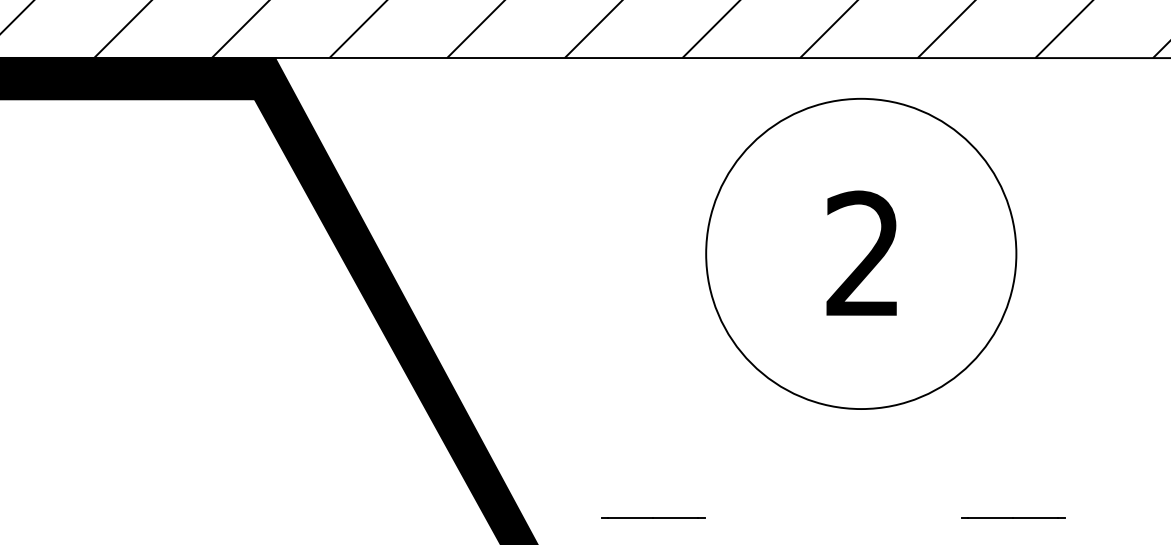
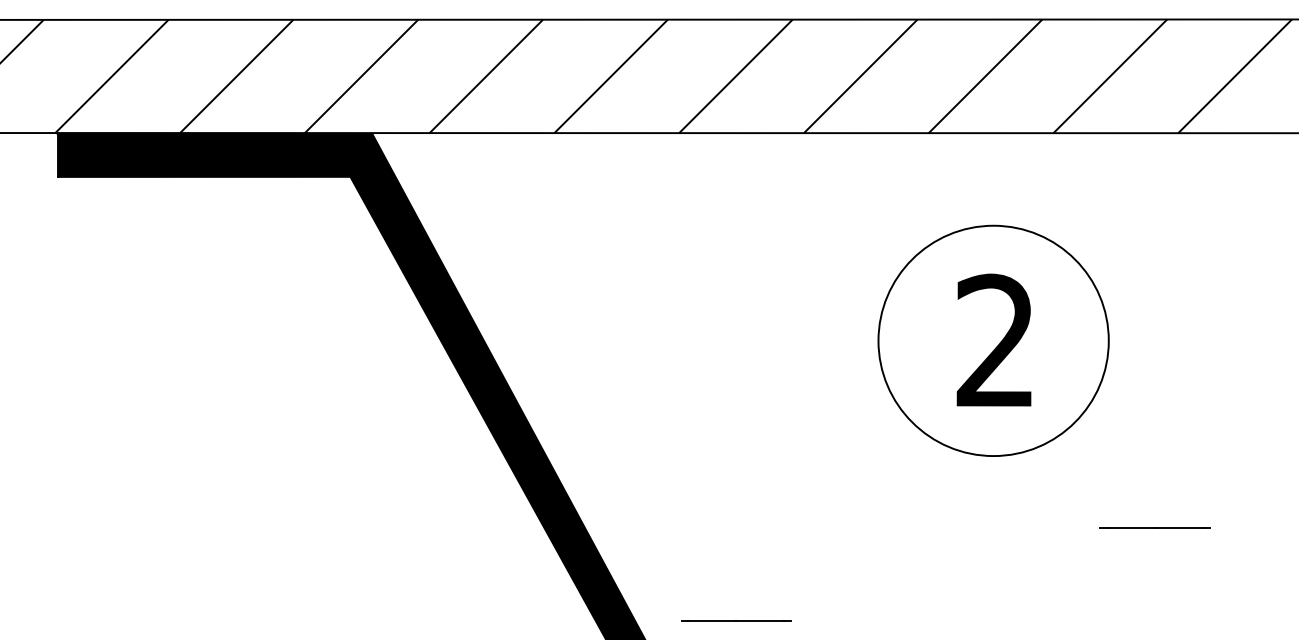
circle: (861, 253) -> (993, 340), size x0.7
line: (653, 517) -> (736, 620), moved
line: (1012, 517) -> (1154, 527), moved

